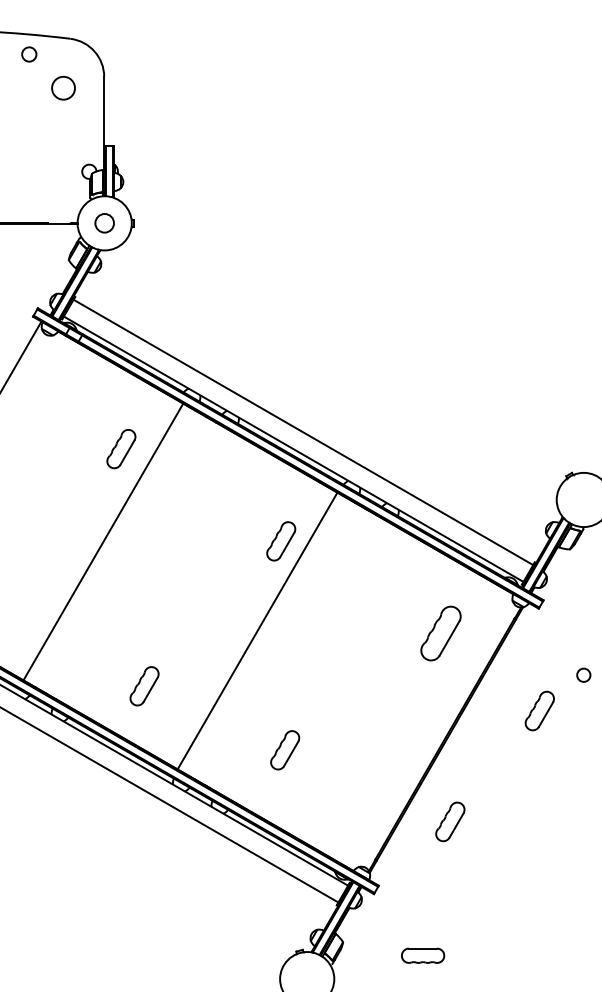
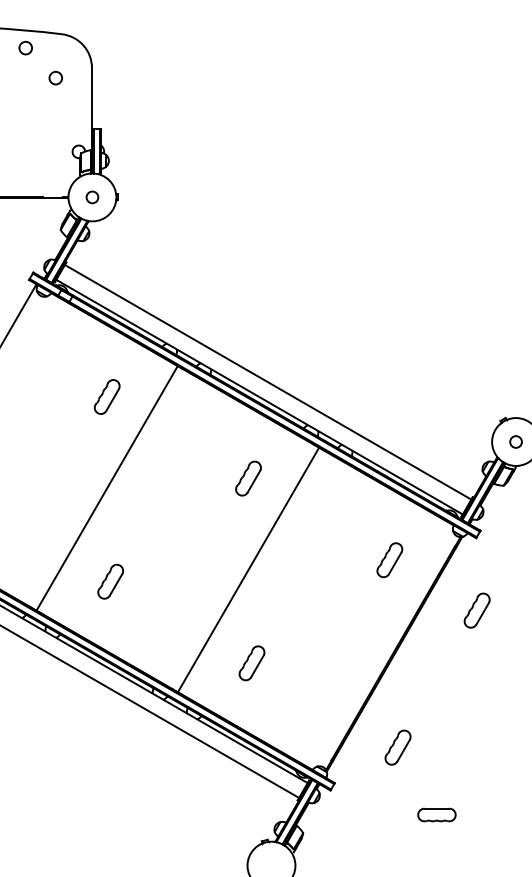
circle: (62, 88) -> (55, 78), size x0.62
circle: (104, 223) -> (92, 197), size x0.71
line: (102, 542) -> (106, 488), moved
line: (257, 630) -> (248, 569), moved
part: (440, 633) -> (389, 560), size x0.71
circle: (583, 674) -> (515, 441), moved
part: (144, 686) -> (110, 581), moved
part: (539, 710) -> (476, 610), moved
part: (449, 821) -> (397, 747), moved
part: (422, 955) -> (436, 814), moved

